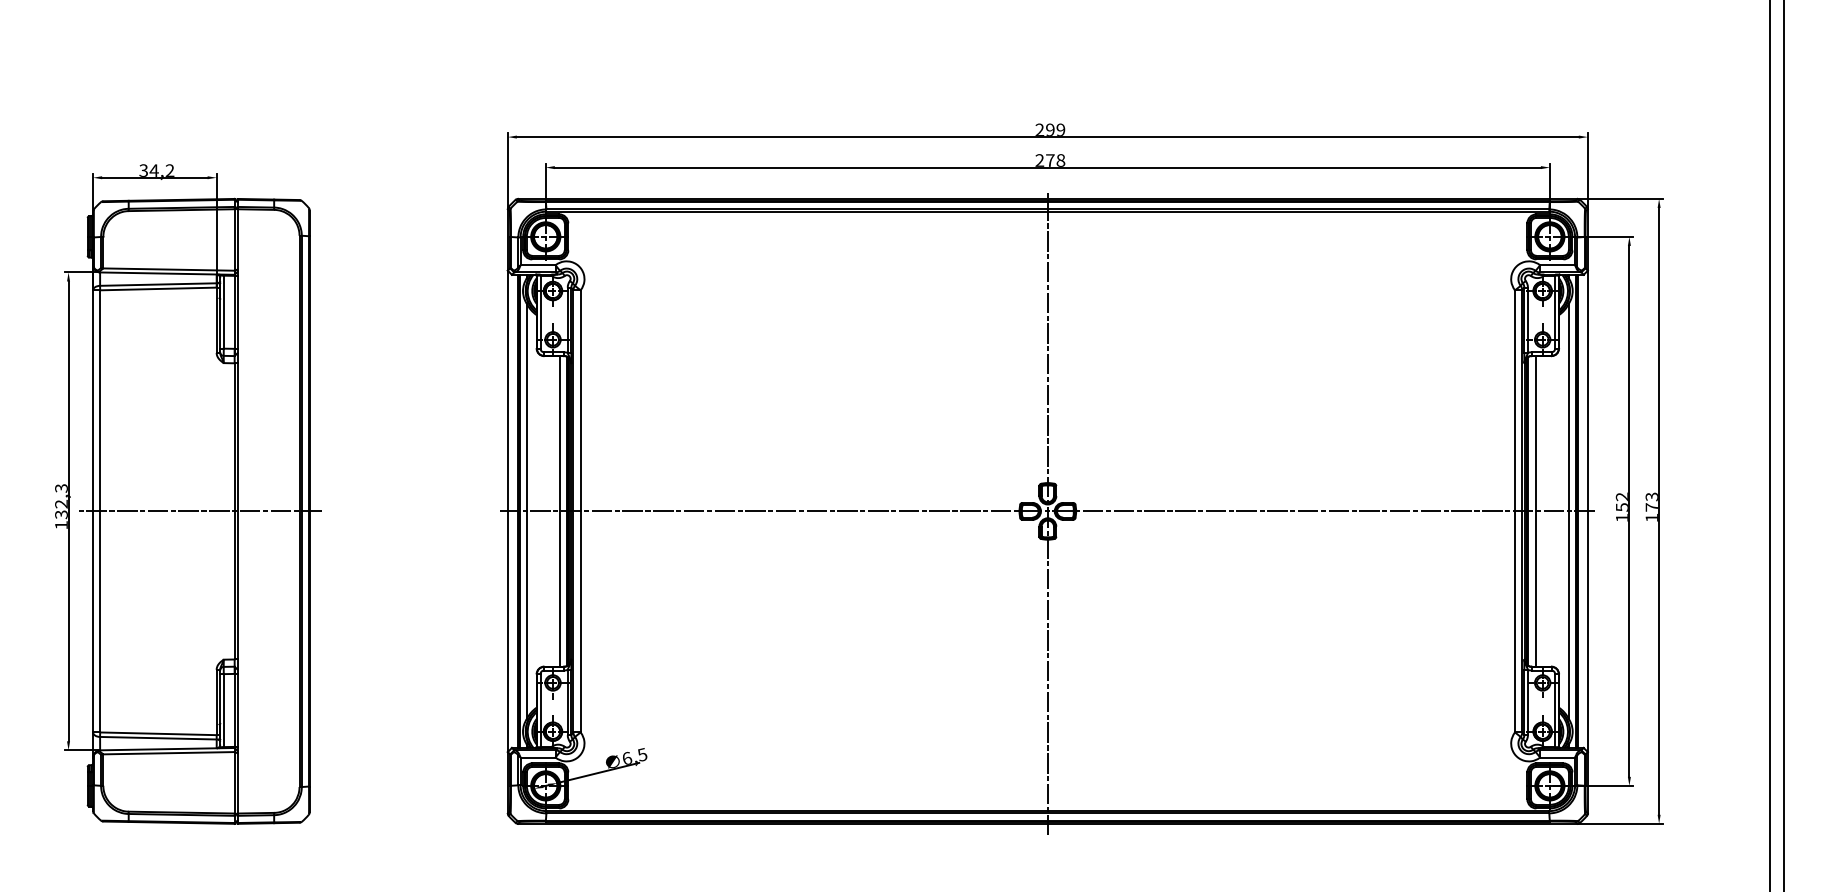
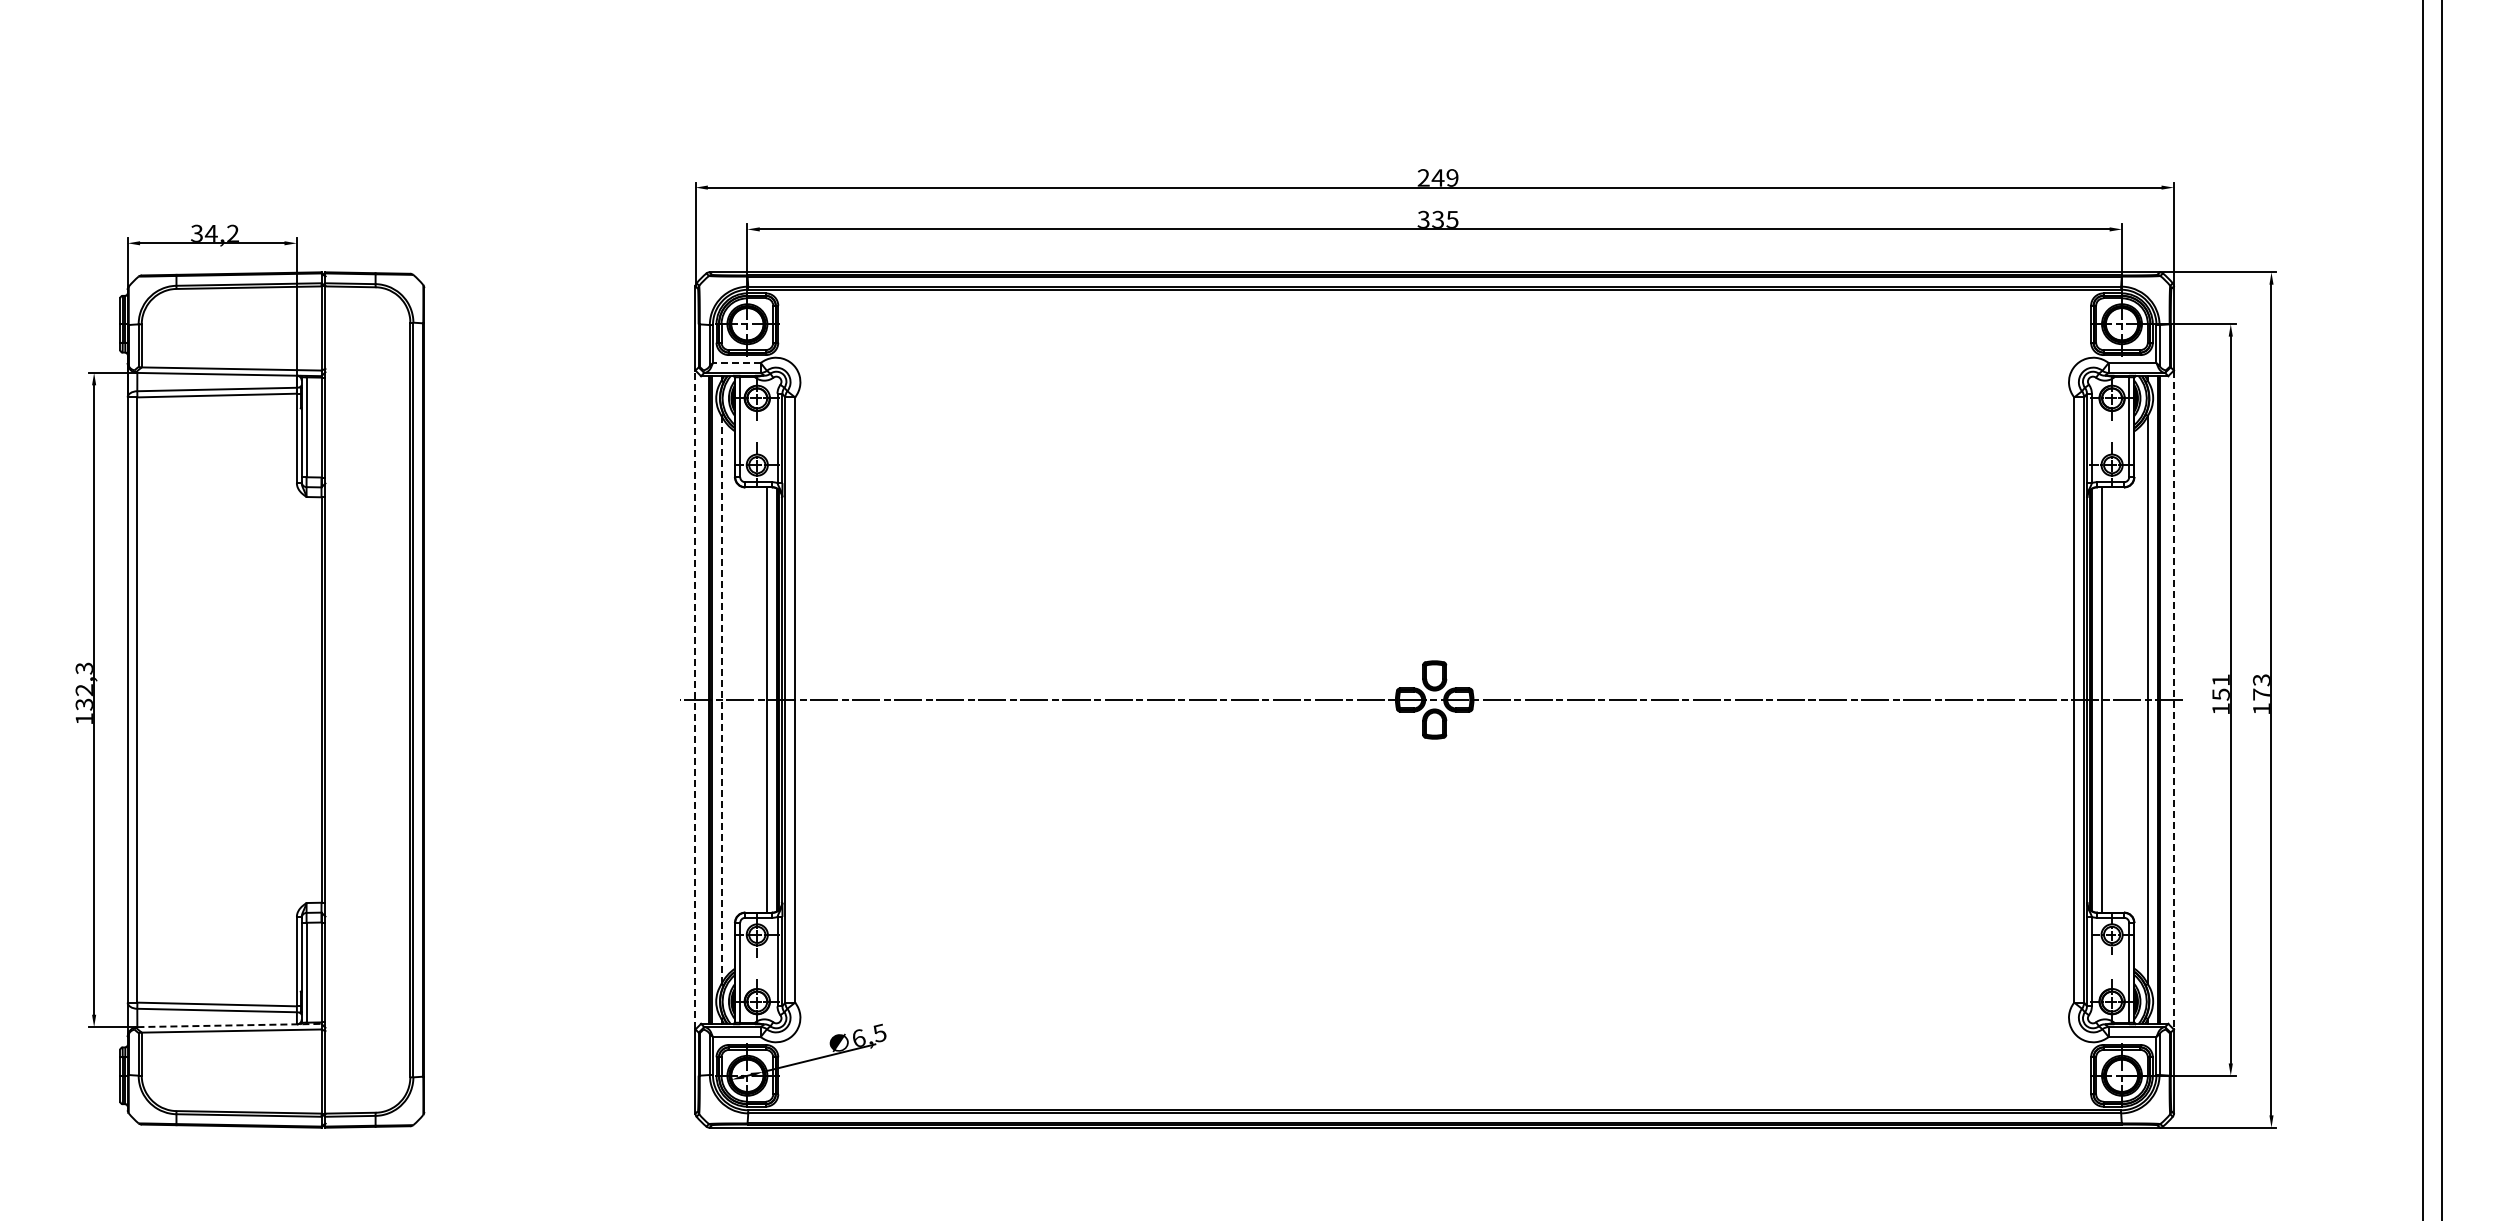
text: (1049, 129) -> (1437, 177), 299 -> 249
text: (1049, 159) -> (1437, 218), 278 -> 335
line: (537, 265) -> (736, 363), solid -> dashed
text: (1621, 497) -> (2220, 680), 152 -> 151
line: (200, 511) -> (274, 700), removed
line: (507, 511) -> (695, 699), solid -> dashed
line: (526, 511) -> (721, 699), solid -> dashed
line: (1587, 511) -> (2173, 700), solid -> dashed
line: (1047, 513) -> (1434, 702), removed
line: (167, 749) -> (229, 1025), solid -> dashed

